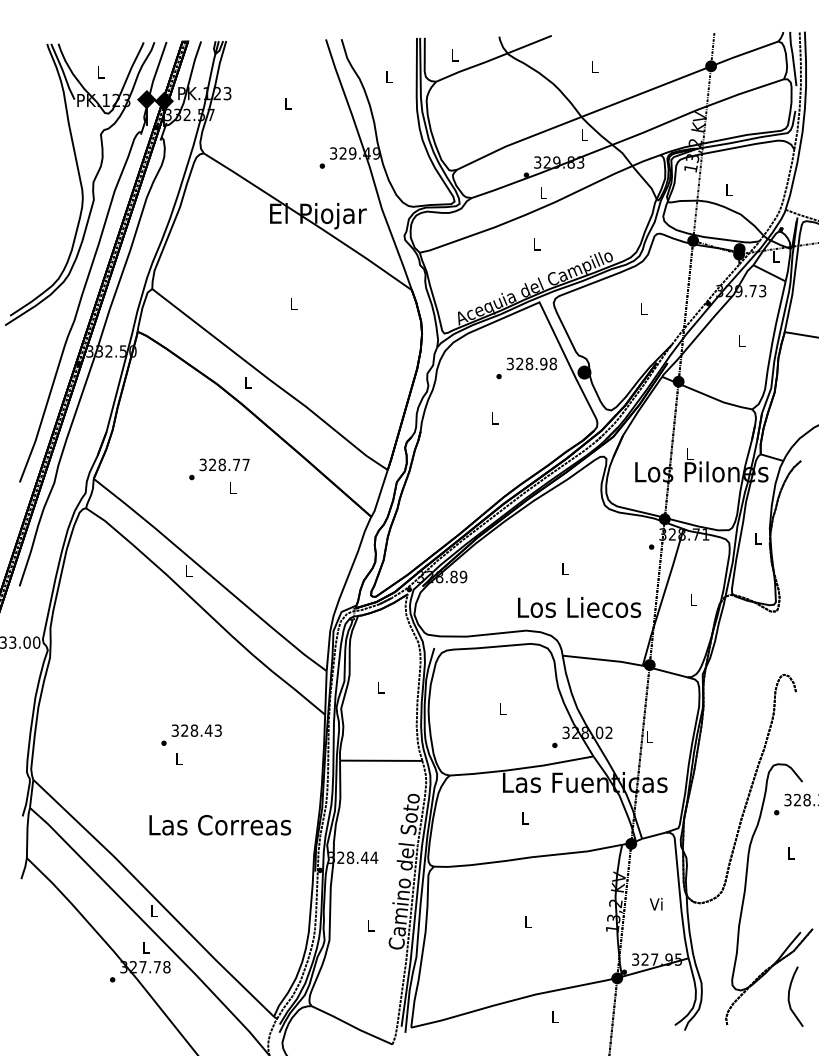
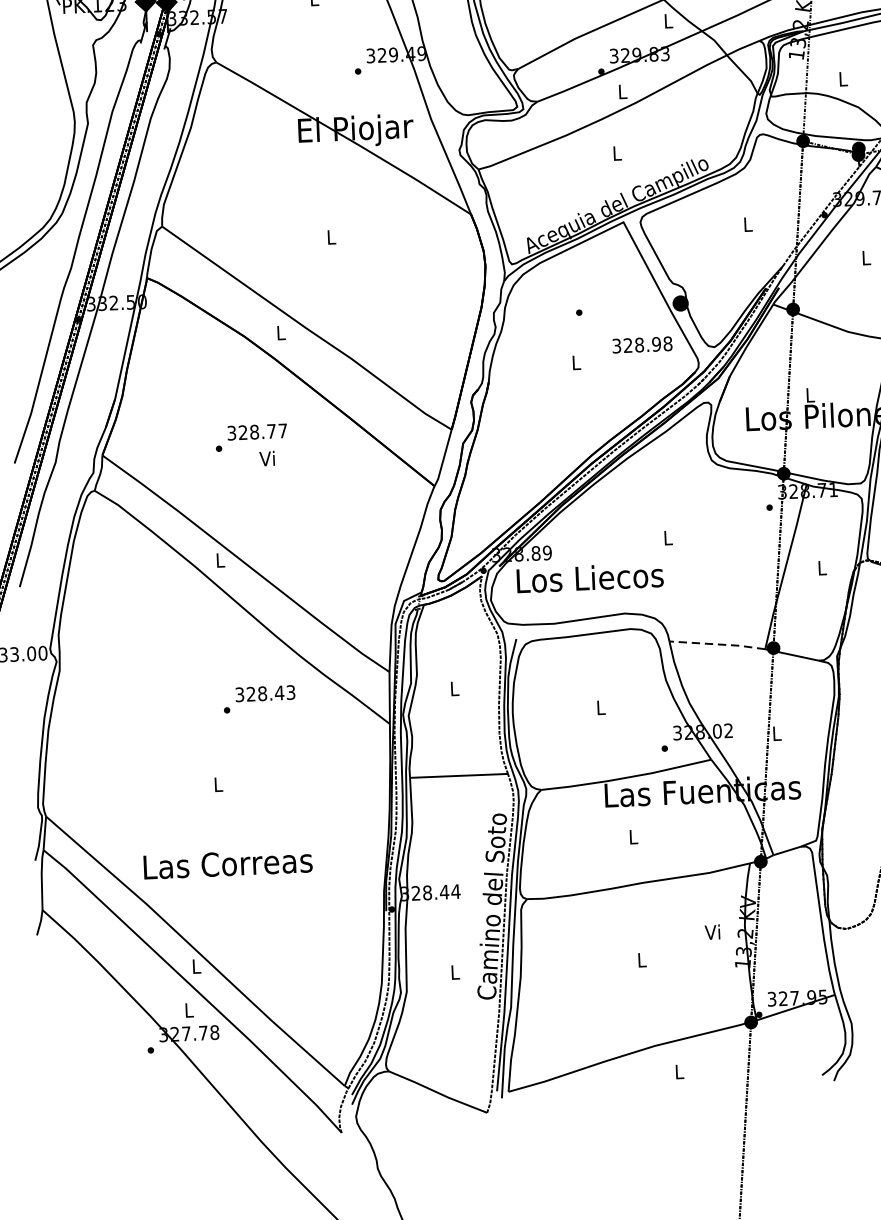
text: (531, 363) -> (641, 344), moved
text: (231, 487) -> (266, 458), L -> Vi
text: (579, 607) -> (590, 577), moved
line: (603, 659) -> (718, 643), solid -> dashed
text: (191, 734) -> (259, 698), moved
text: (220, 825) -> (228, 864), moved
text: (655, 904) -> (711, 932), moved

